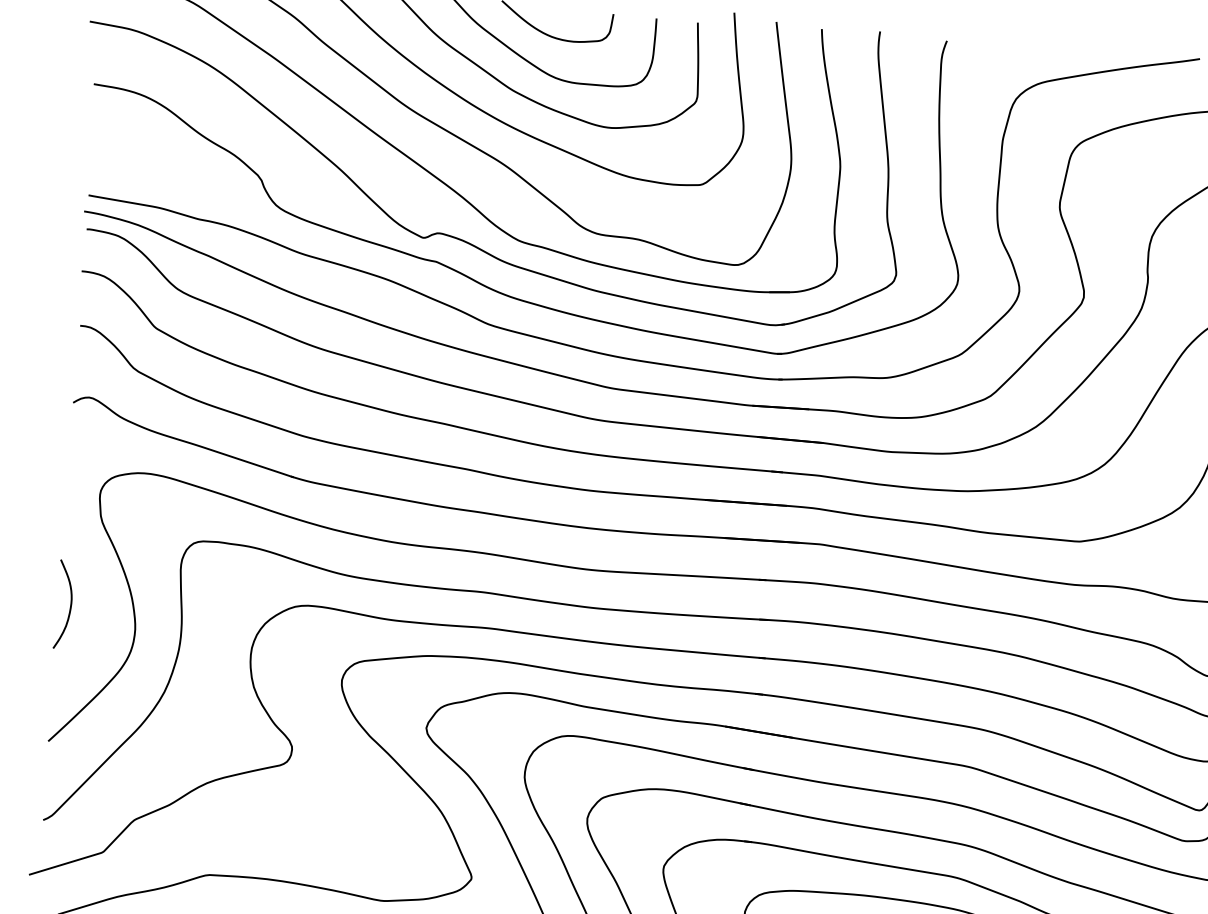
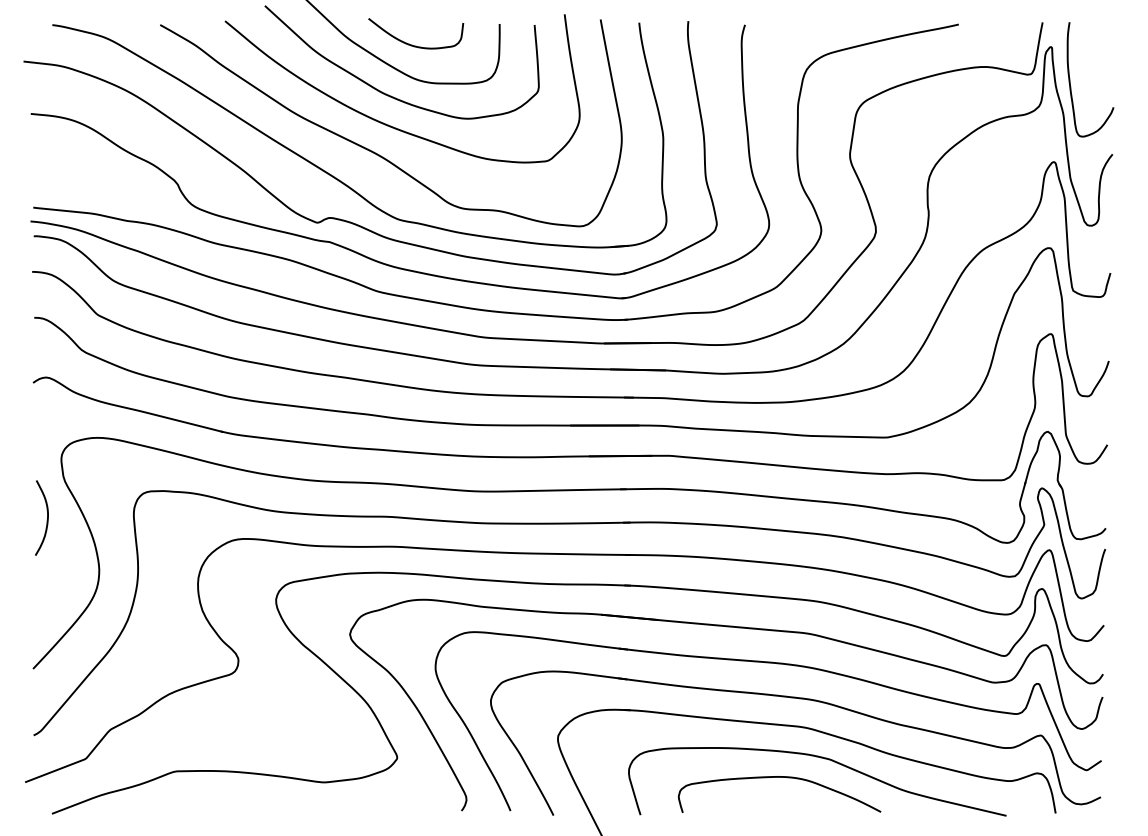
curve: (69, 606) -> (46, 519), moved

